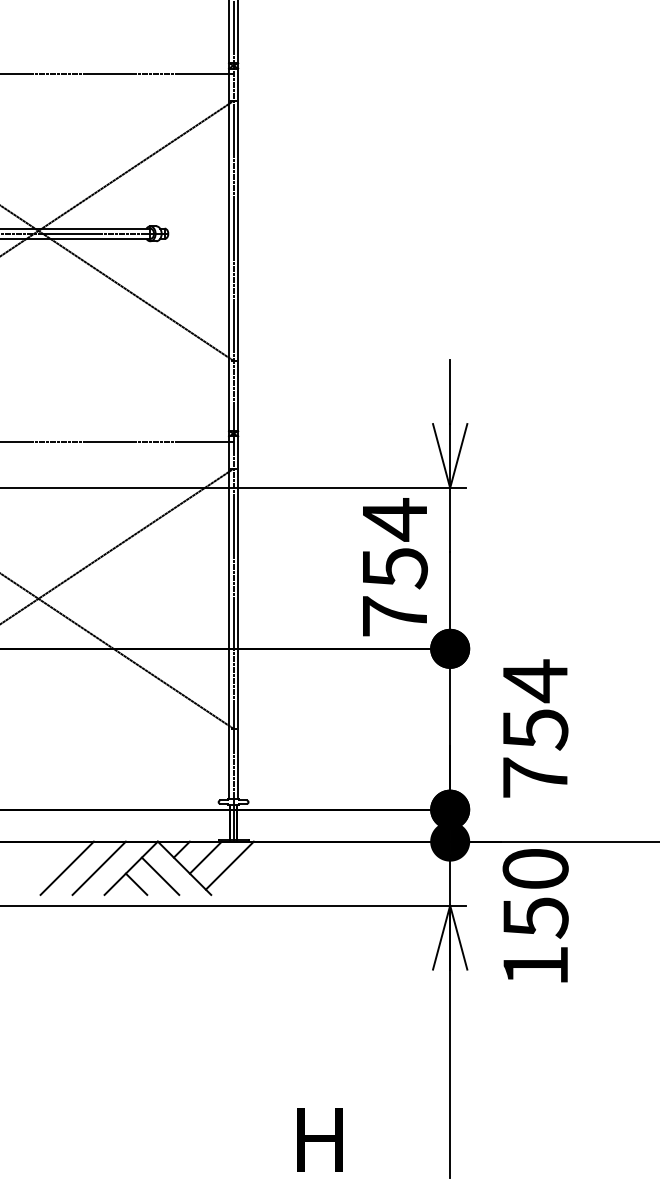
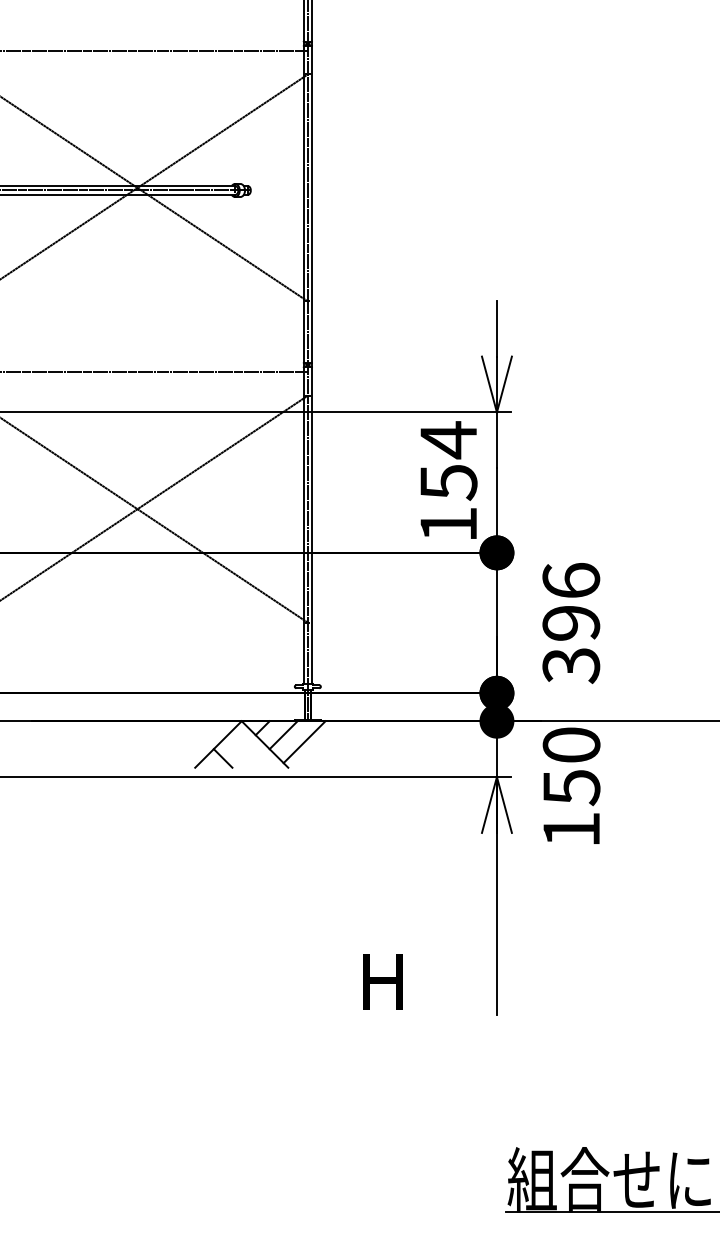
text: (394, 616) -> (448, 524), 754 -> 154
text: (535, 729) -> (571, 623), 754 -> 396
line: (67, 868) -> (162, 744), removed
line: (99, 868) -> (190, 744), removed
line: (159, 876) -> (243, 751), removed

